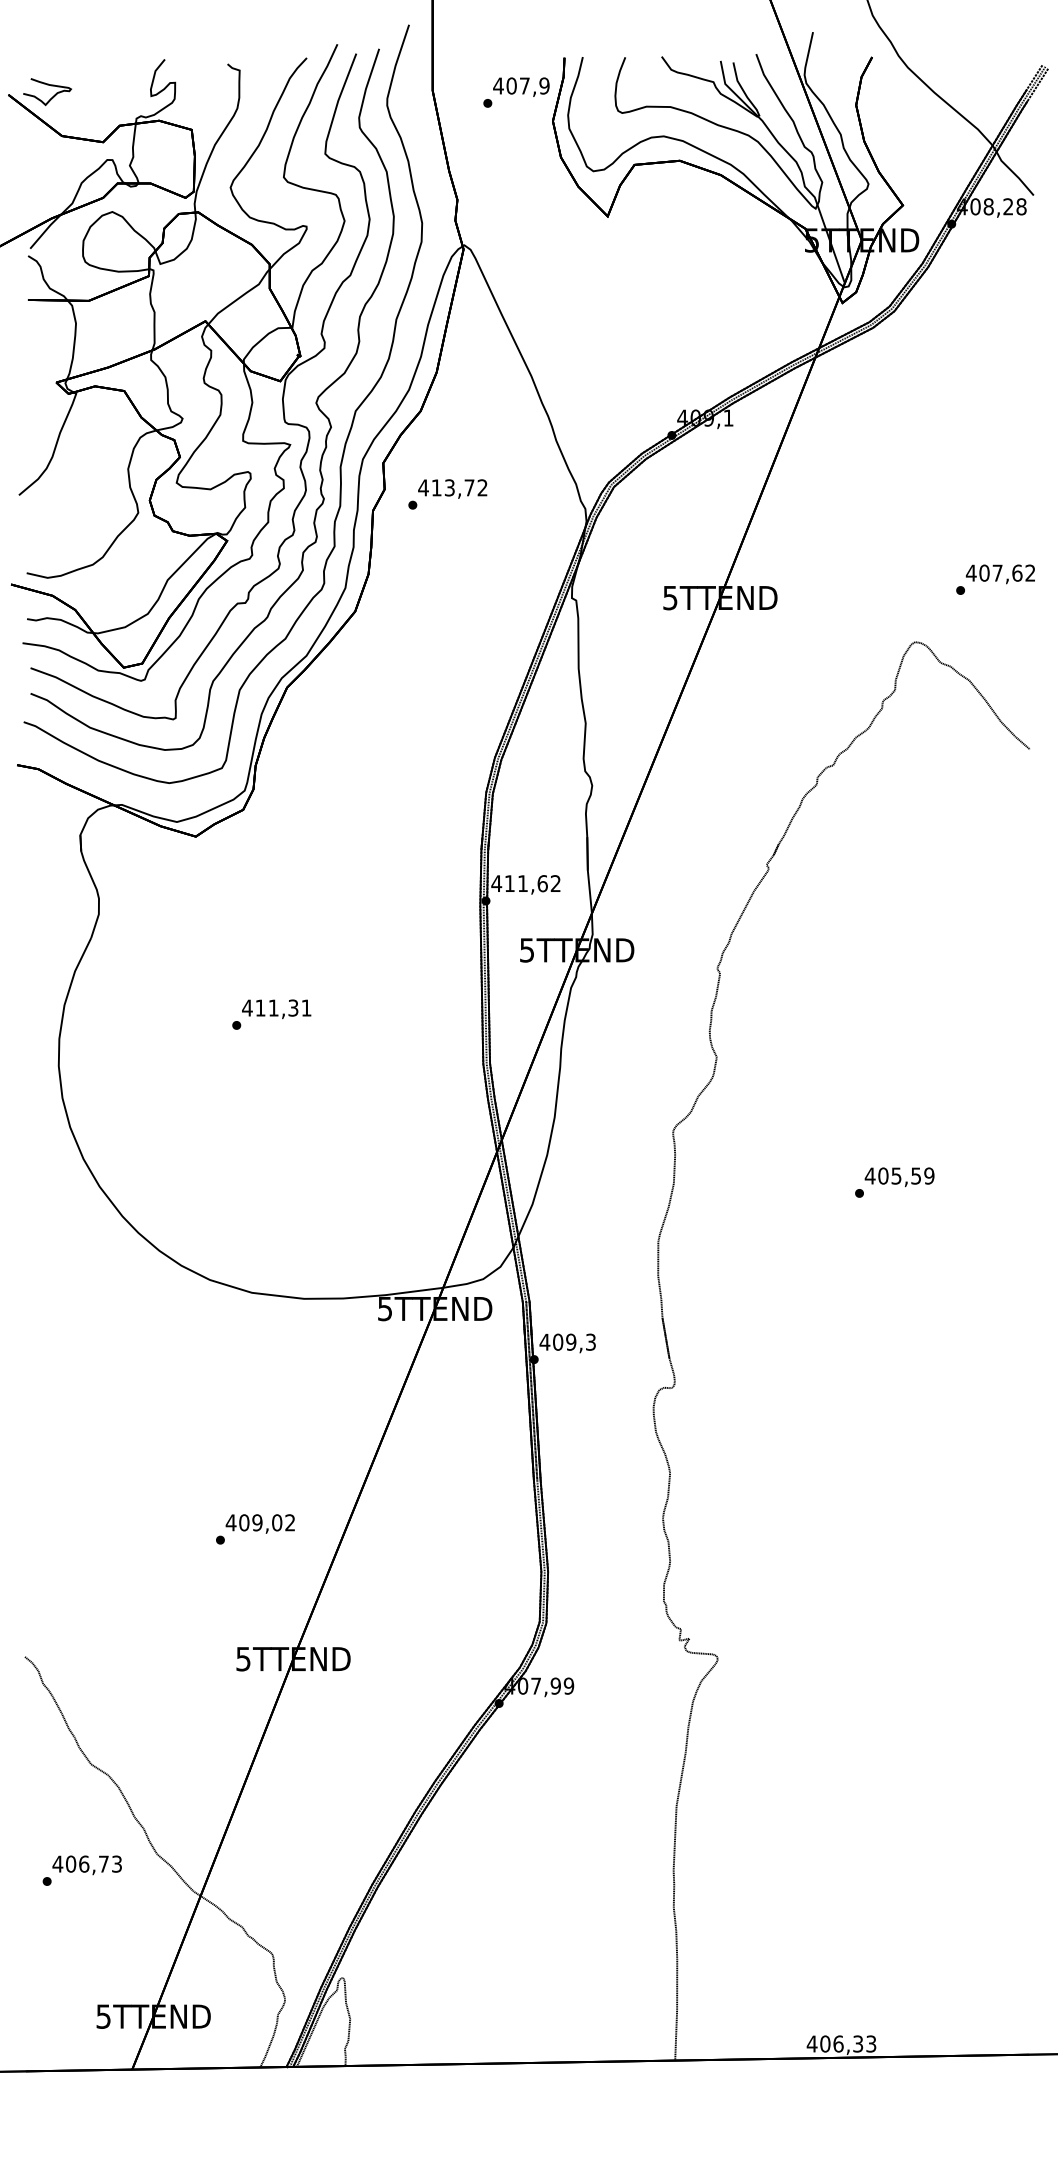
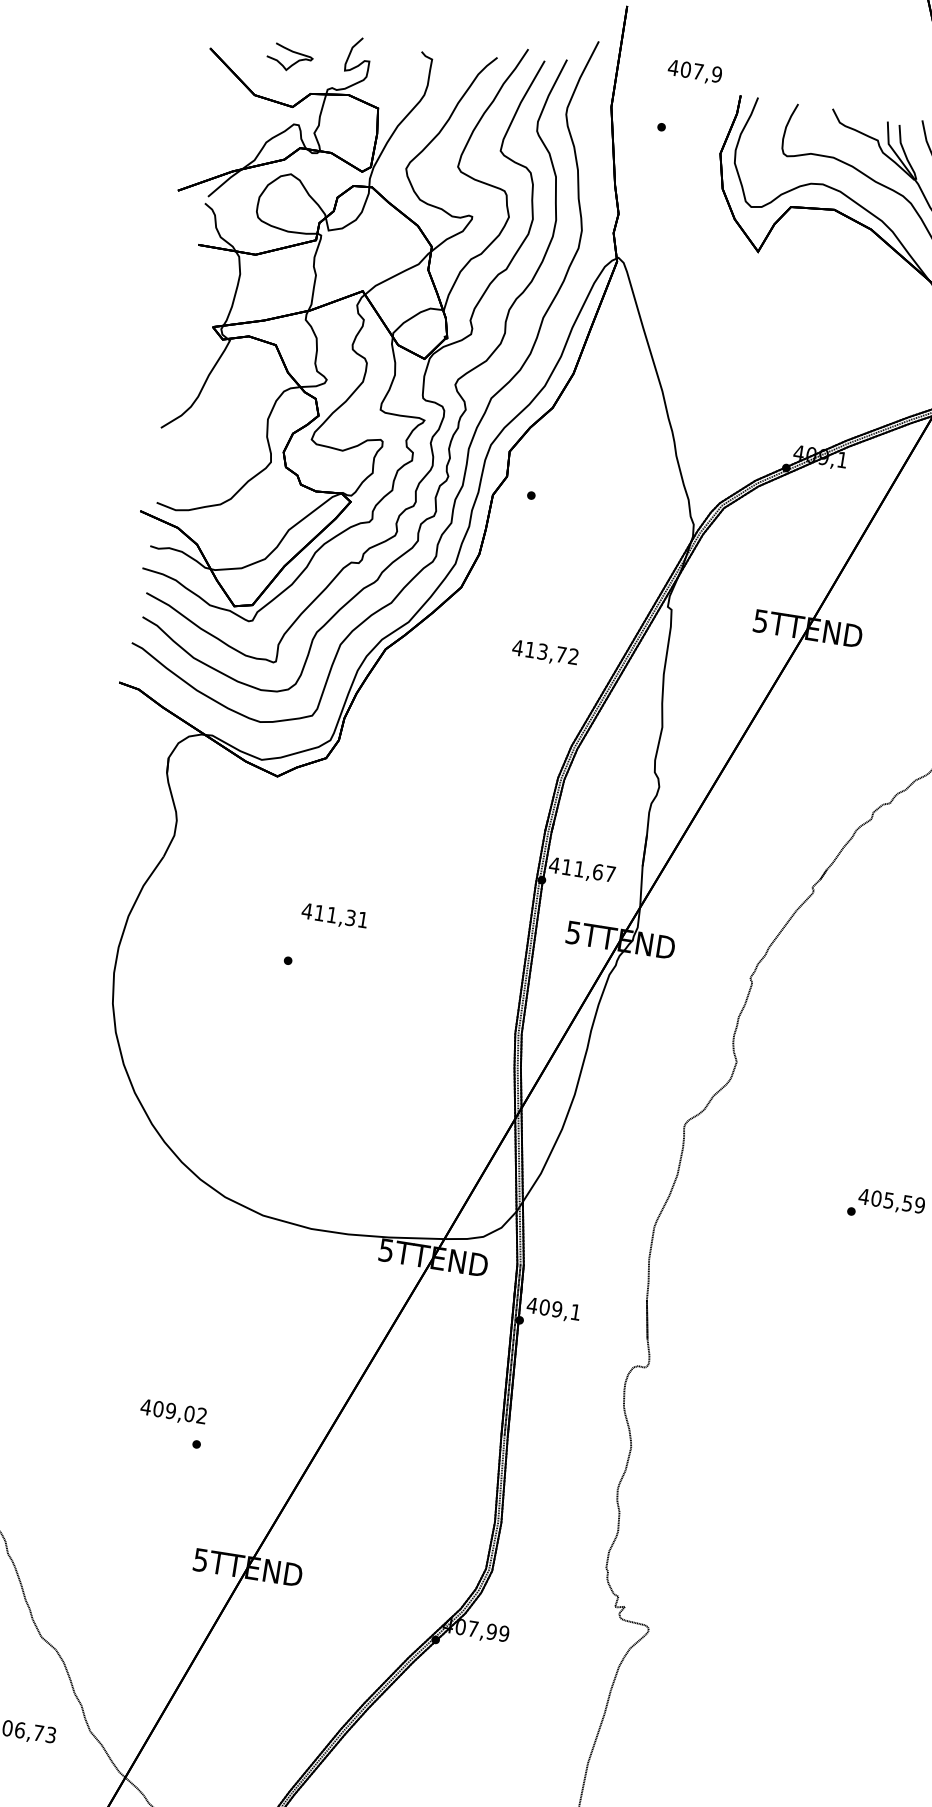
text: (521, 86) -> (695, 71), moved
curve: (52, 96) -> (294, 63), moved
text: (452, 488) -> (545, 652), moved
text: (555, 883) -> (610, 873), 411,62 -> 411,67
text: (276, 1009) -> (334, 916), moved
text: (590, 1341) -> (575, 1311), 409,3 -> 409,1
text: (259, 1523) -> (172, 1412), moved

